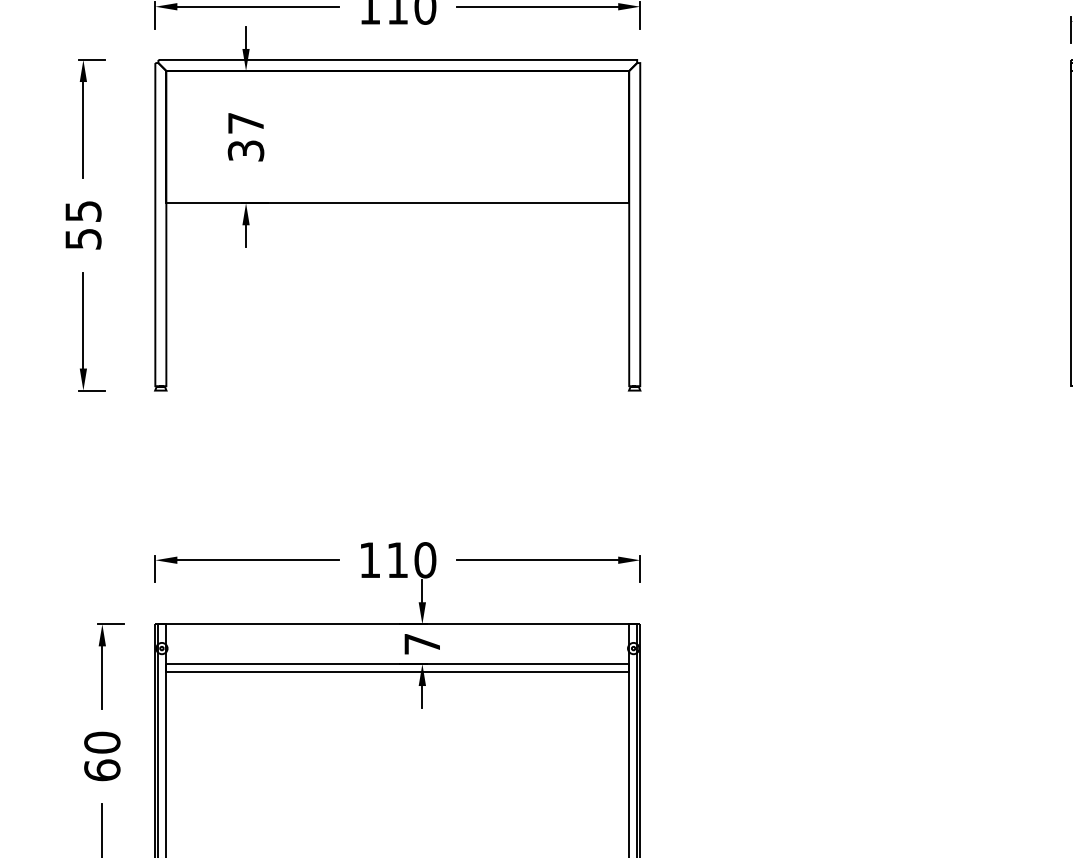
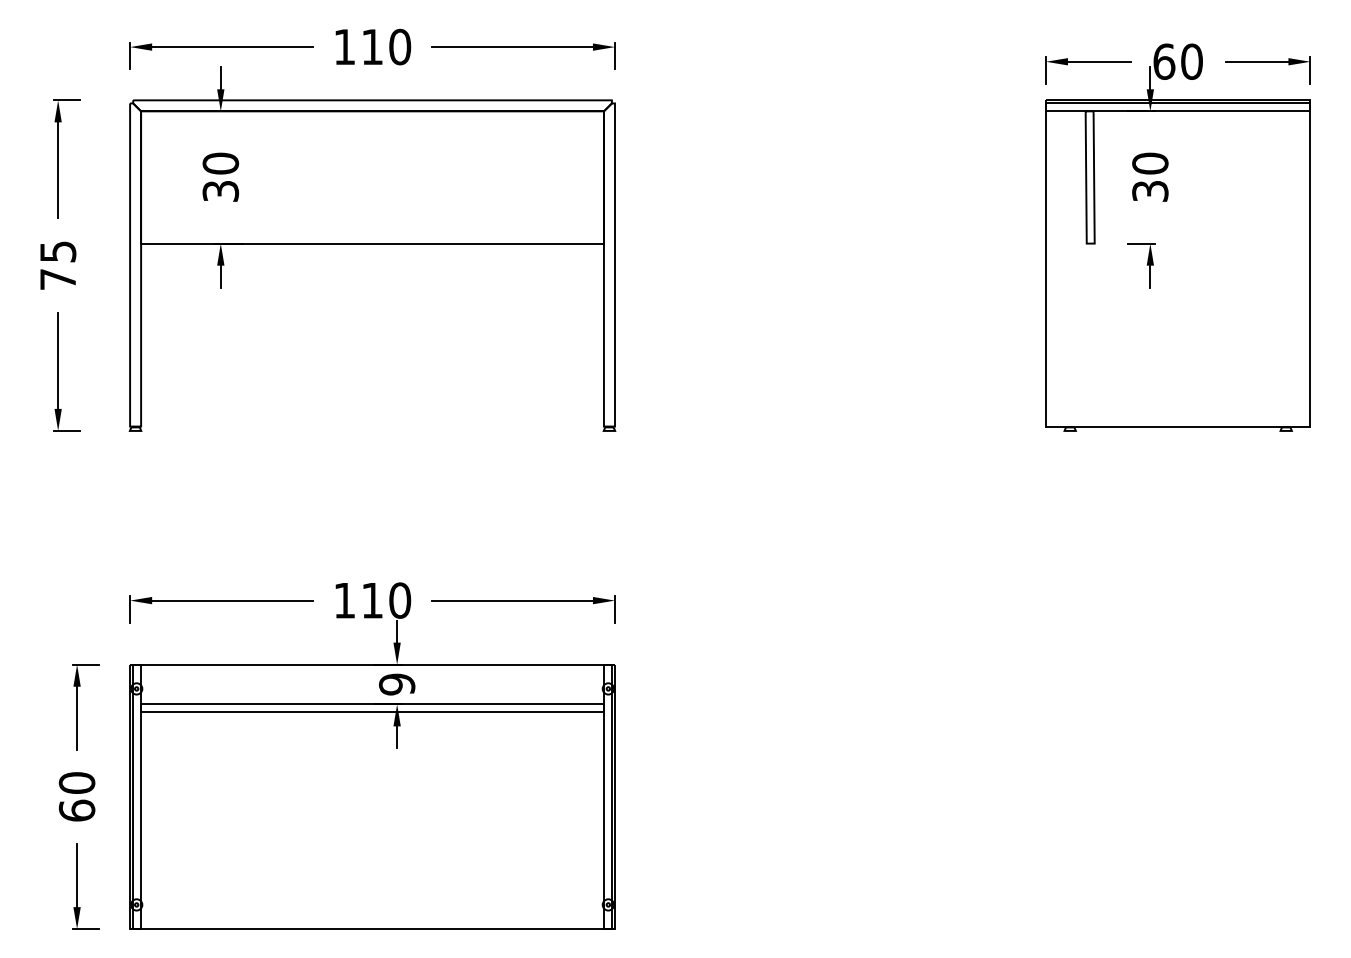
text: (245, 123) -> (220, 163), 37 -> 30
text: (83, 239) -> (58, 279), 55 -> 75
text: (422, 644) -> (397, 684), 7 -> 9

